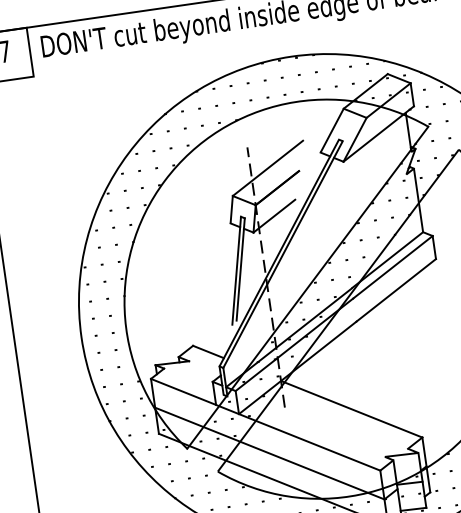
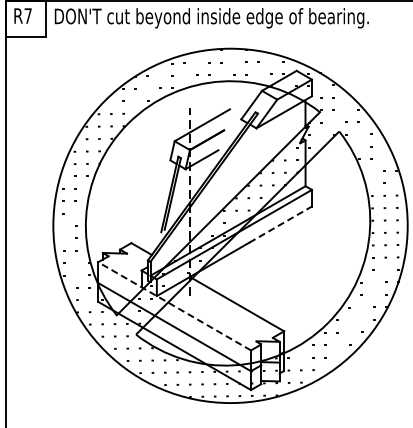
line: (397, 290) -> (281, 224), solid -> dashed
line: (265, 425) -> (174, 306), solid -> dashed

